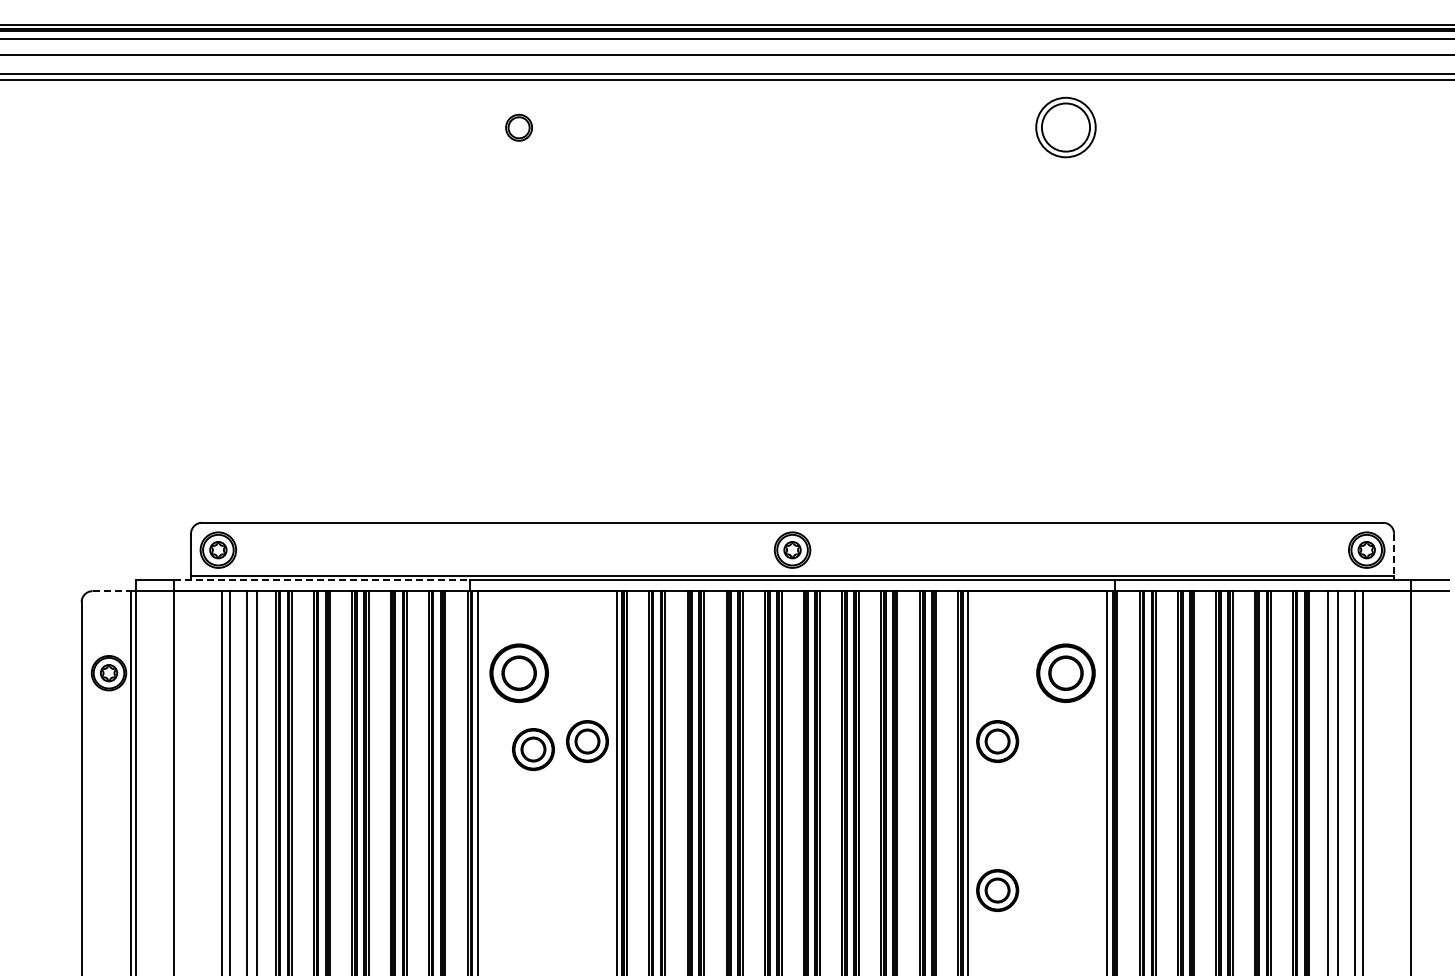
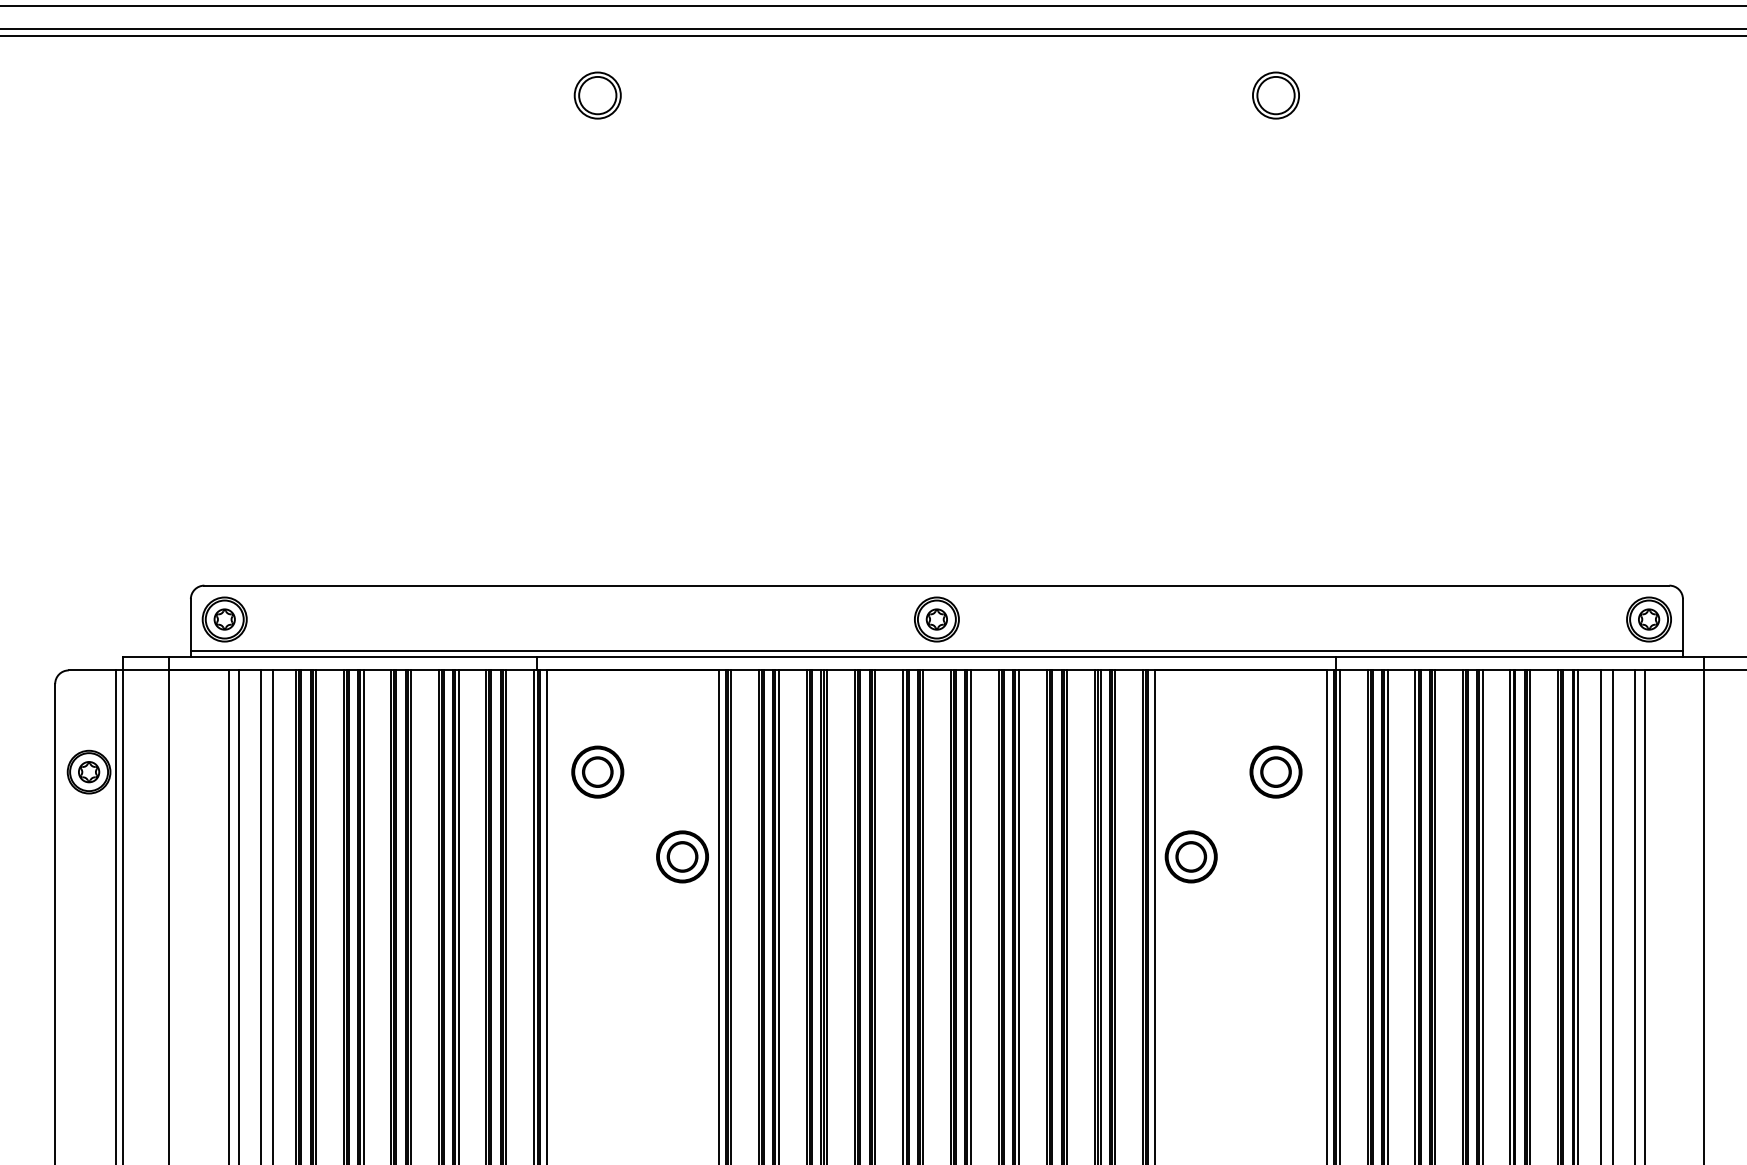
part: (518, 127) -> (596, 95), size x1.43
part: (1065, 127) -> (1275, 95), size x0.62
line: (1394, 555) -> (1683, 626), dashed -> solid
line: (322, 580) -> (353, 657), dashed -> solid
line: (112, 591) -> (93, 670), dashed -> solid
part: (518, 672) -> (596, 771), size x0.71
part: (1065, 672) -> (1275, 771), size x0.71
part: (533, 749) -> (615, 866), removed
part: (997, 890) -> (1191, 1041), removed

